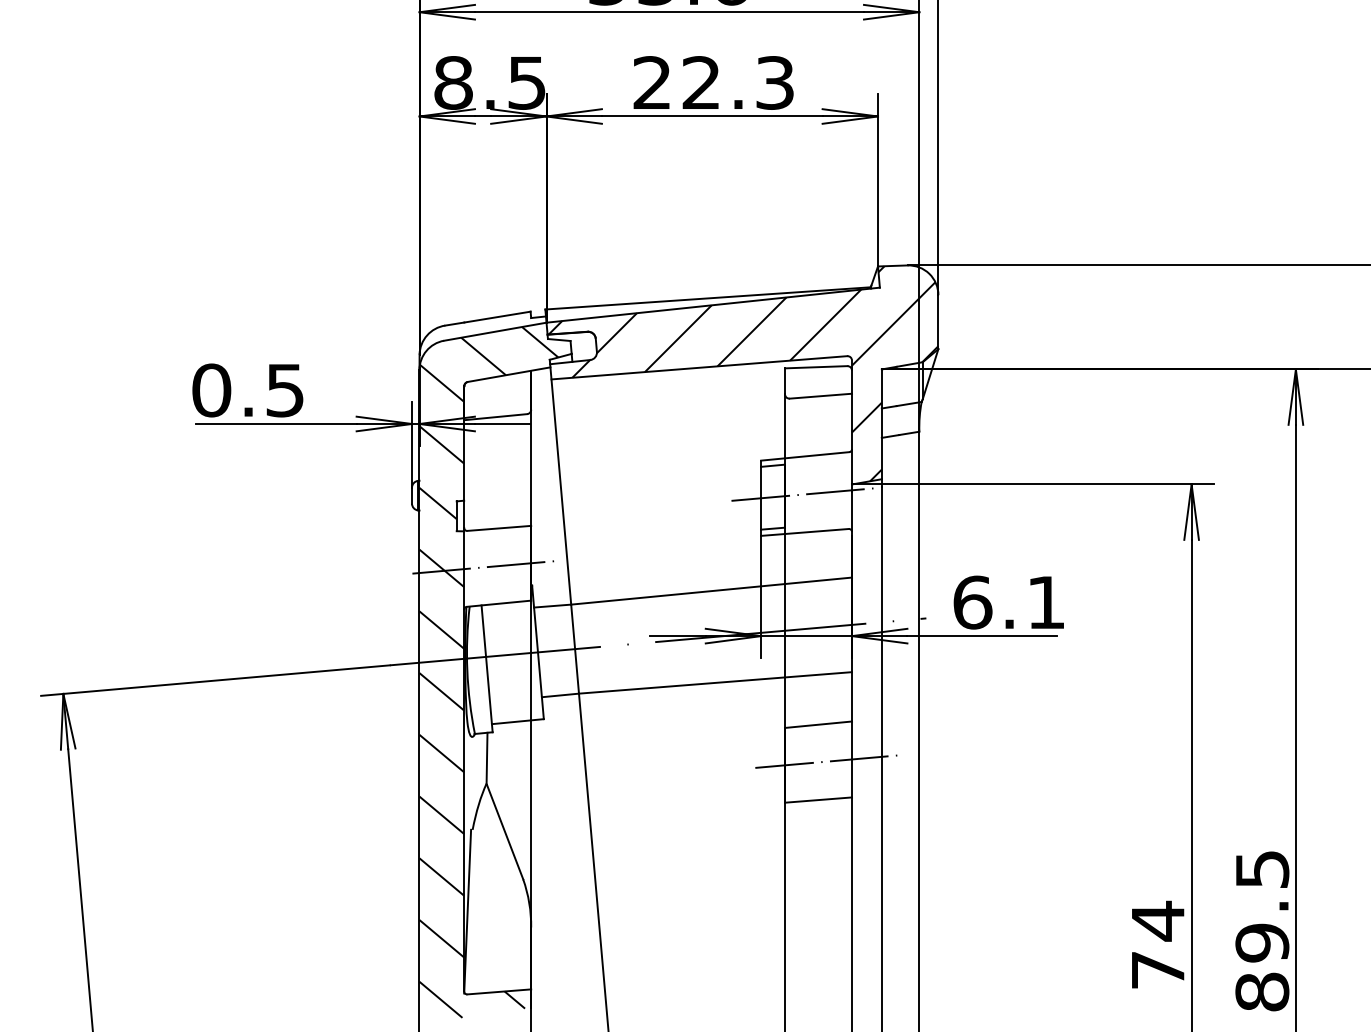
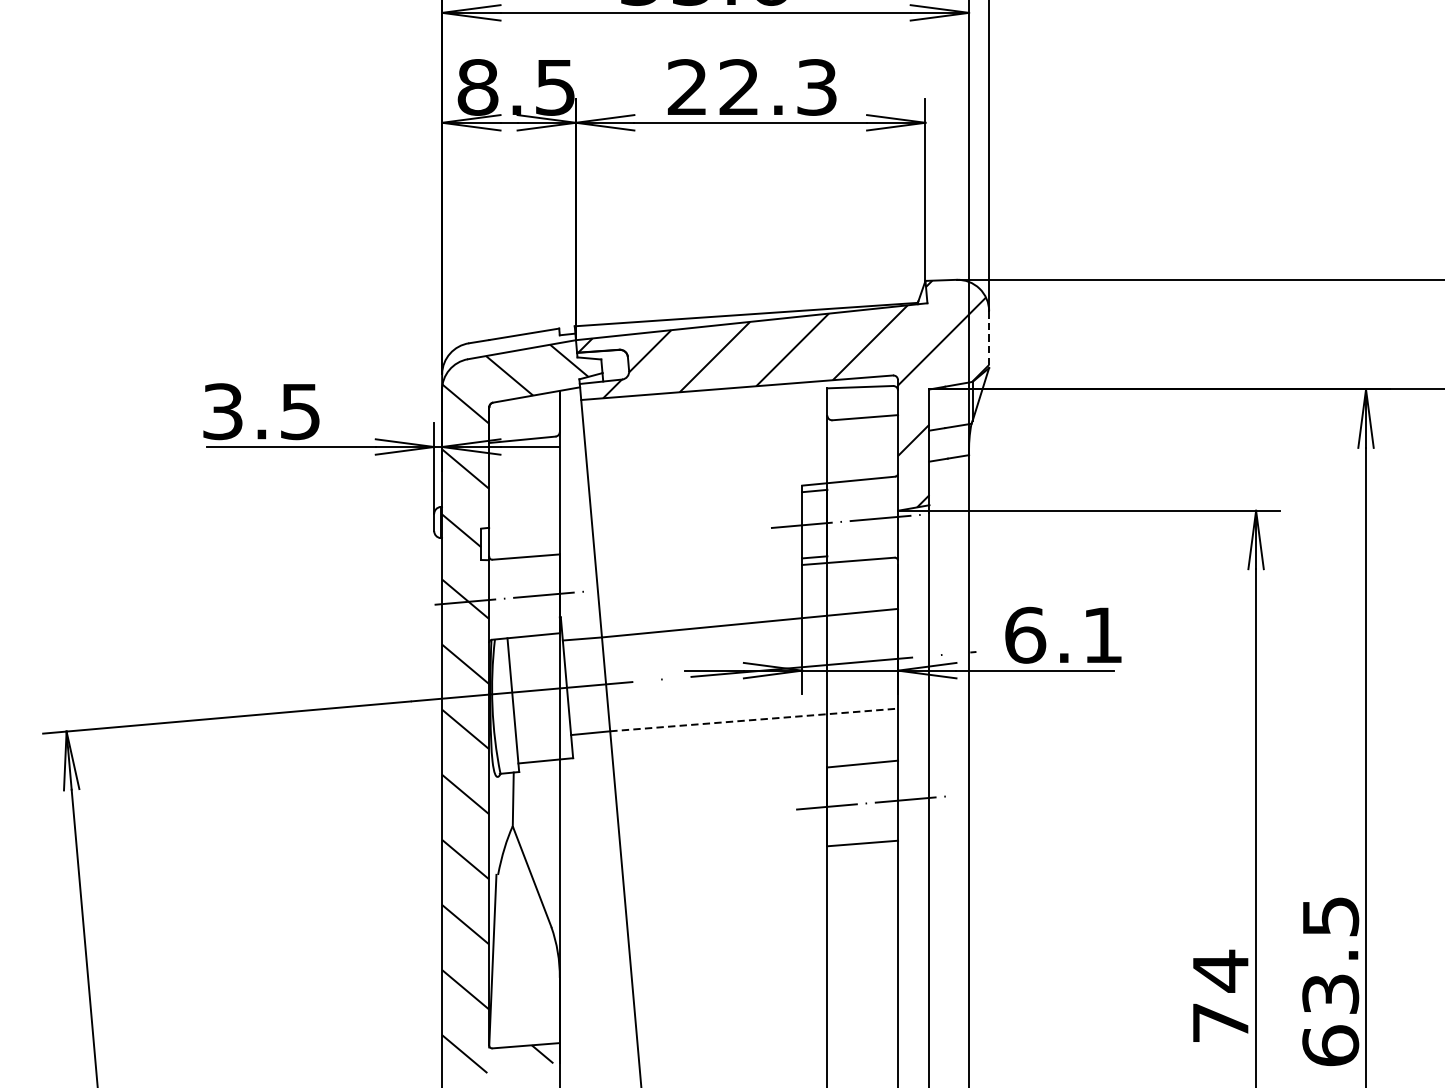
line: (938, 322) -> (989, 339), solid -> dashed
text: (211, 390) -> (222, 411), 0.5 -> 3.5
line: (715, 682) -> (754, 719), solid -> dashed
text: (1262, 967) -> (1330, 1020), 89.5 -> 63.5

